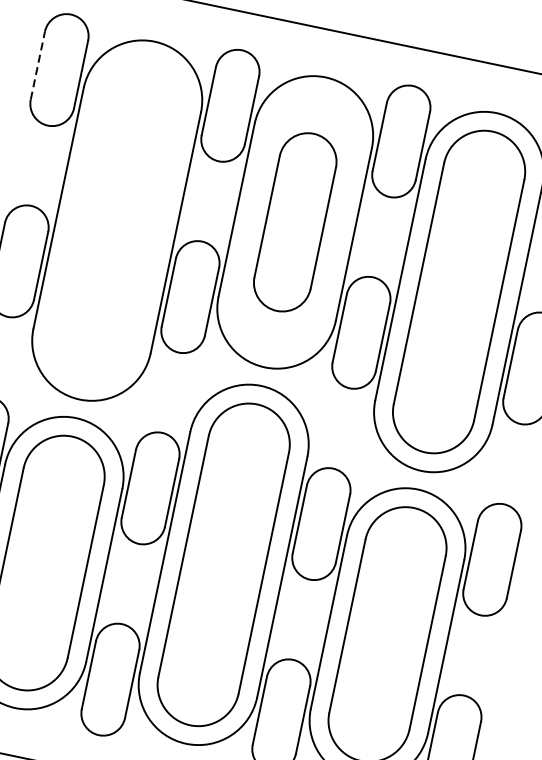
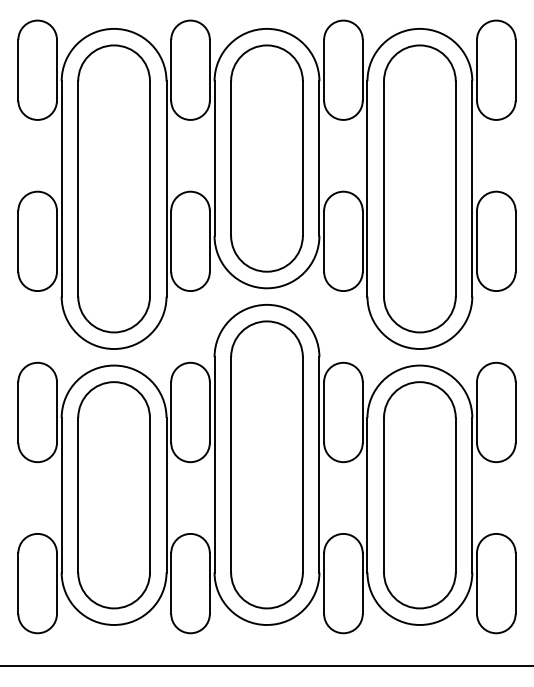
line: (38, 64) -> (18, 69), dashed -> solid
part: (116, 219) -> (113, 188), added
part: (294, 222) -> (266, 158), size x1.43

